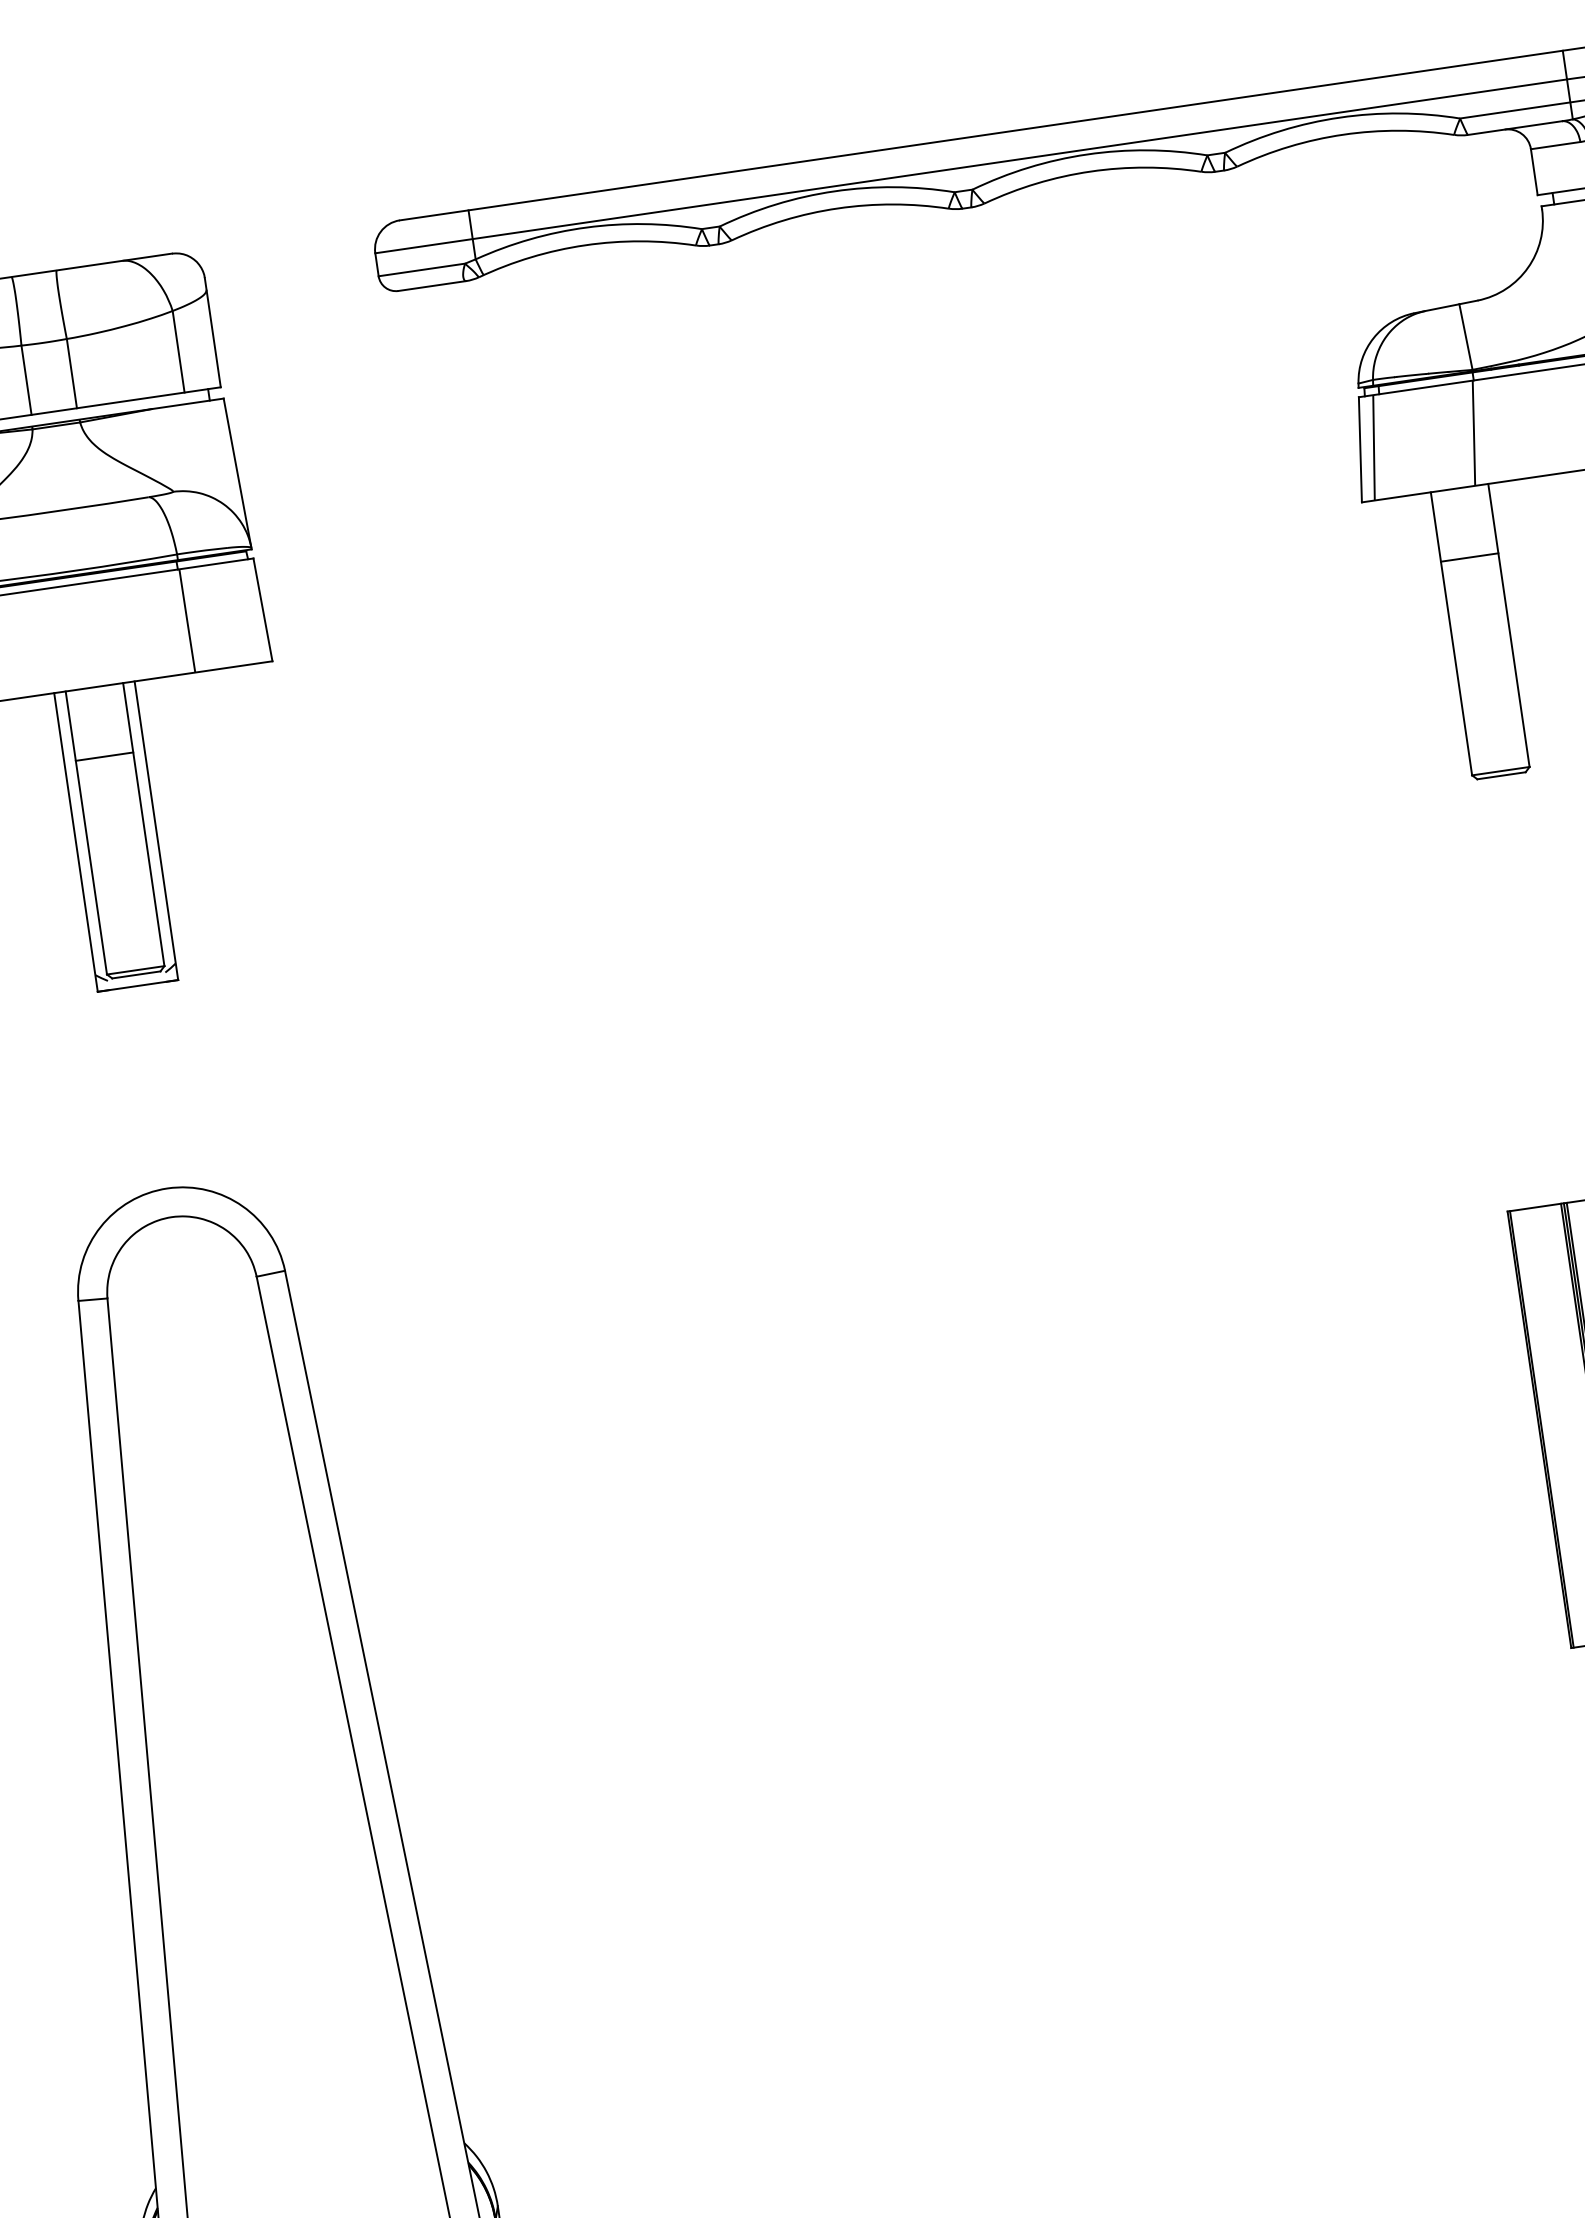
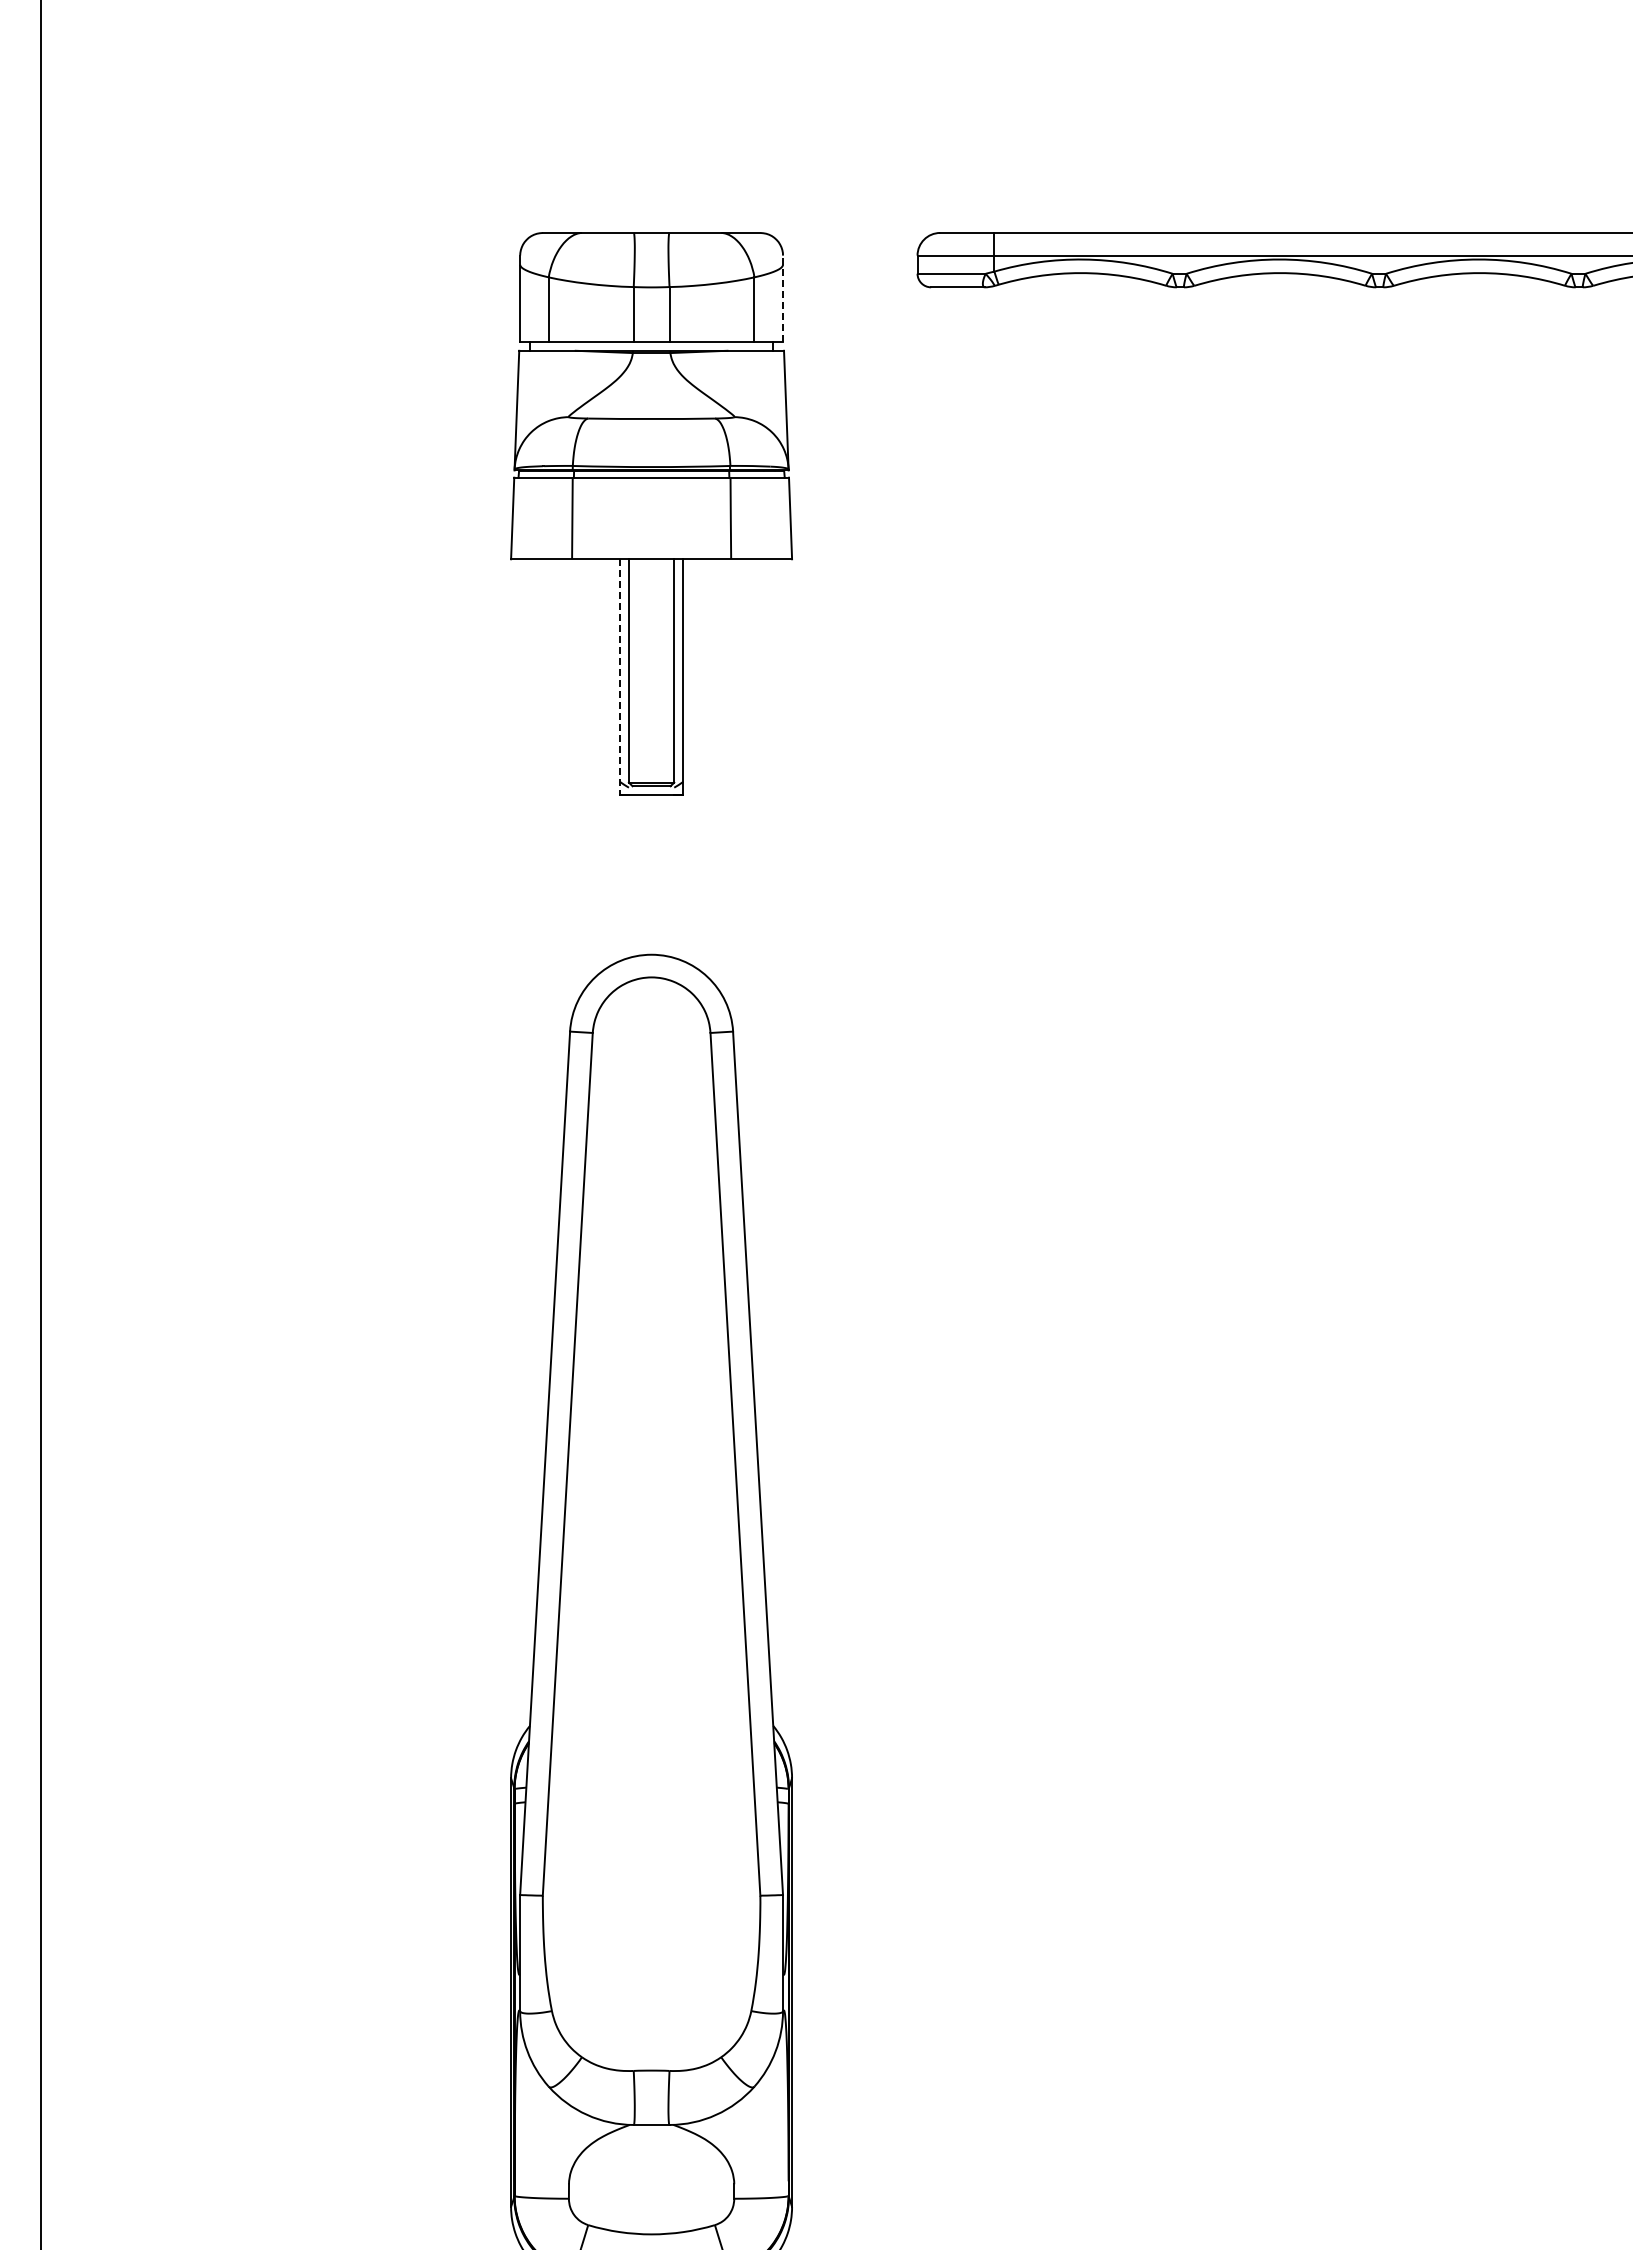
line: (213, 332) -> (783, 298), solid -> dashed
line: (104, 757) -> (651, 614), removed
line: (75, 843) -> (619, 677), solid -> dashed

